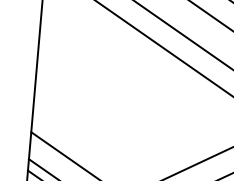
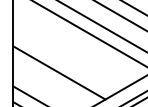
line: (112, 114) -> (59, 72), added

